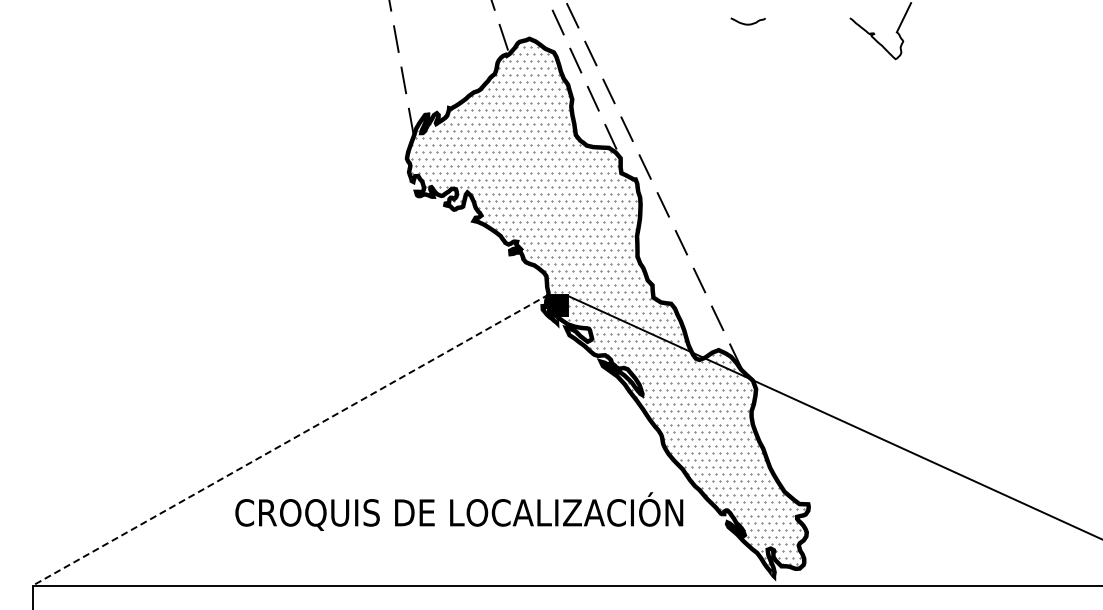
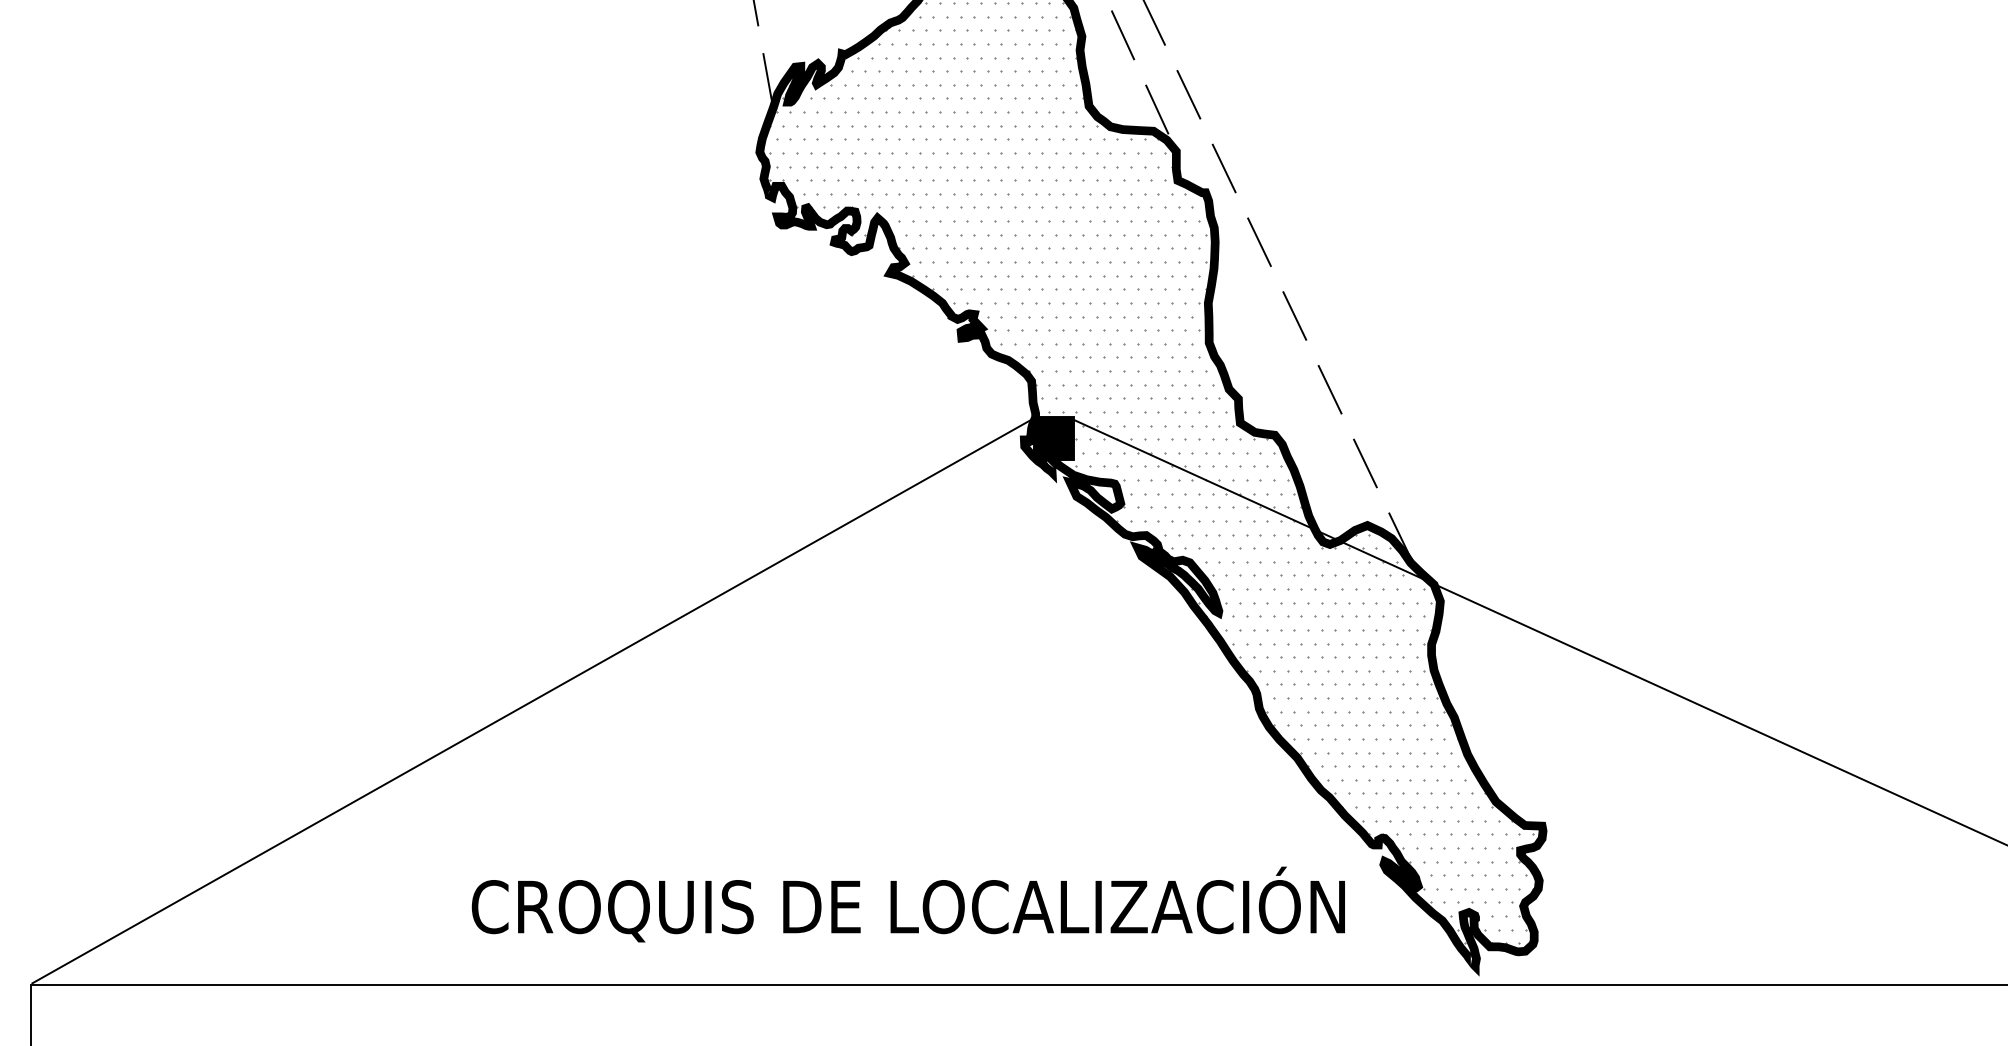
line: (291, 439) -> (534, 699), dashed -> solid
text: (459, 511) -> (908, 904), moved

